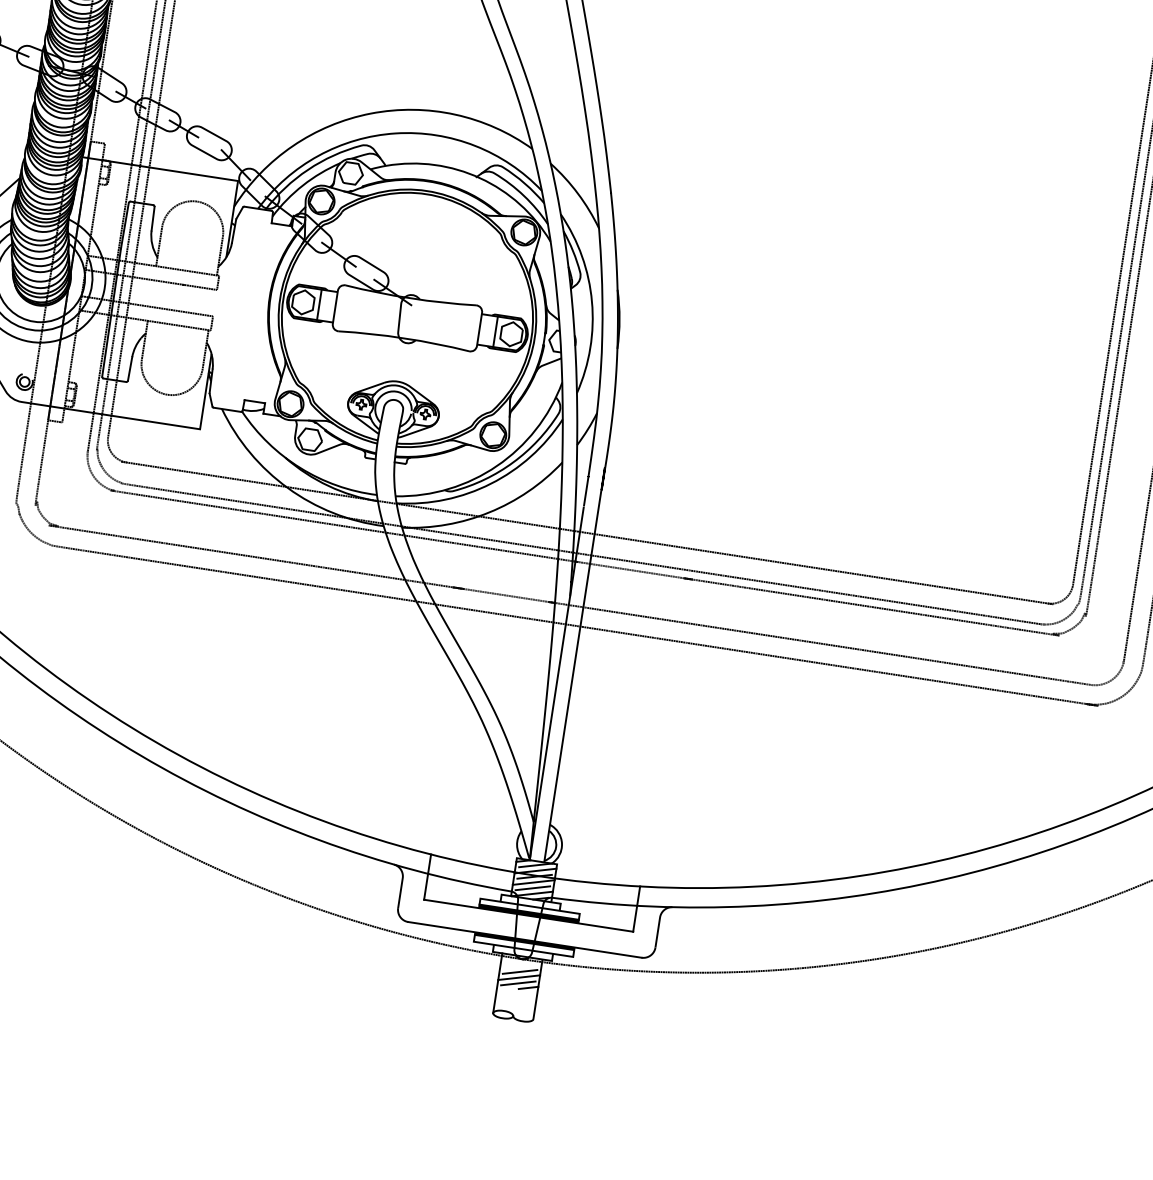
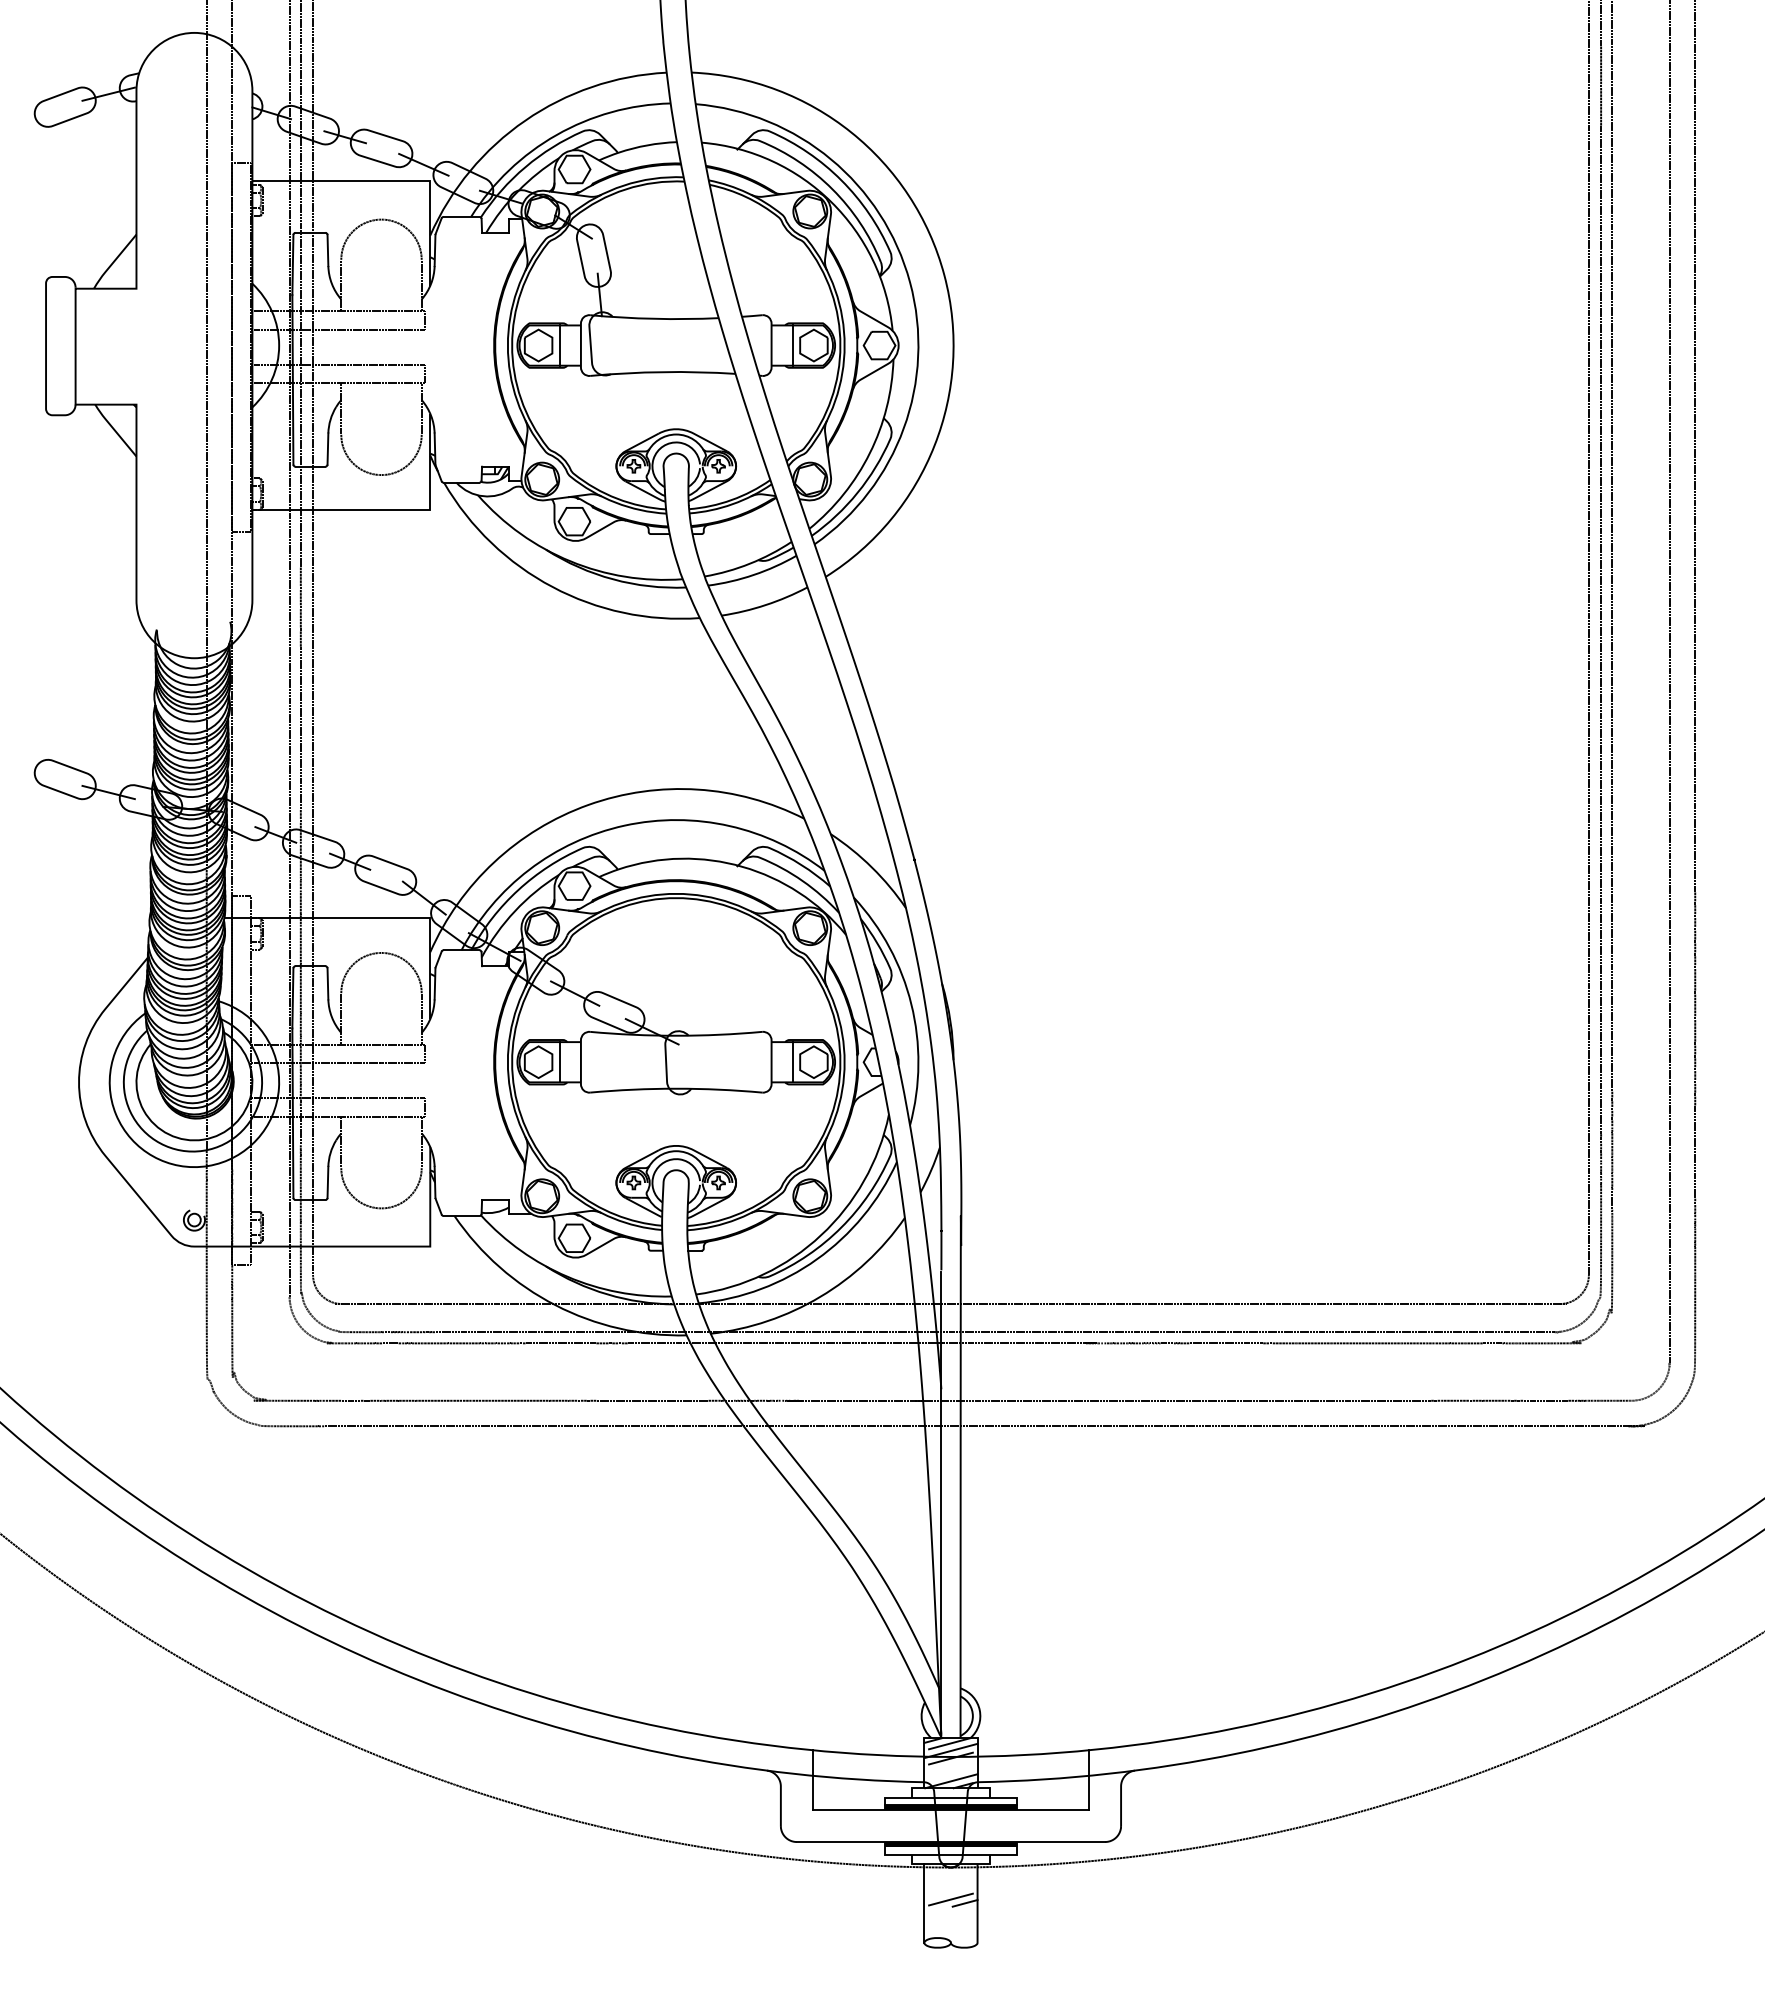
line: (533, 882) -> (950, 1766), removed
line: (532, 888) -> (950, 1773), removed
line: (519, 971) -> (950, 1884), removed
line: (518, 977) -> (950, 1891), removed

